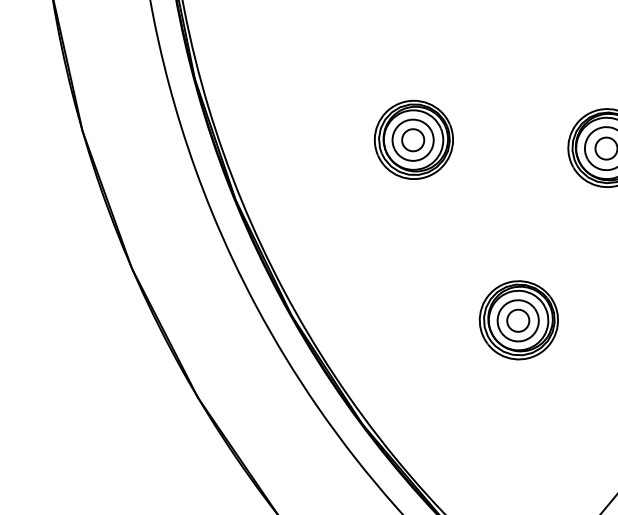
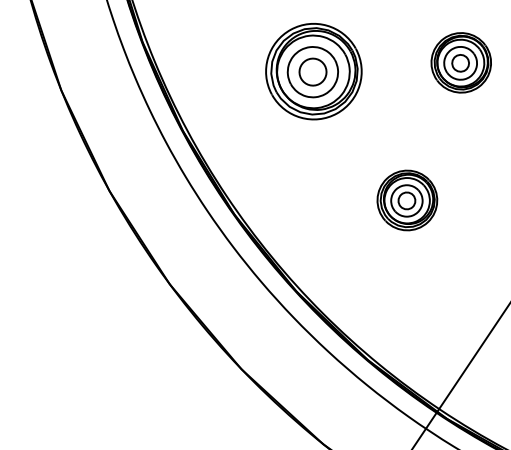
part: (413, 139) -> (313, 71), size x1.6

